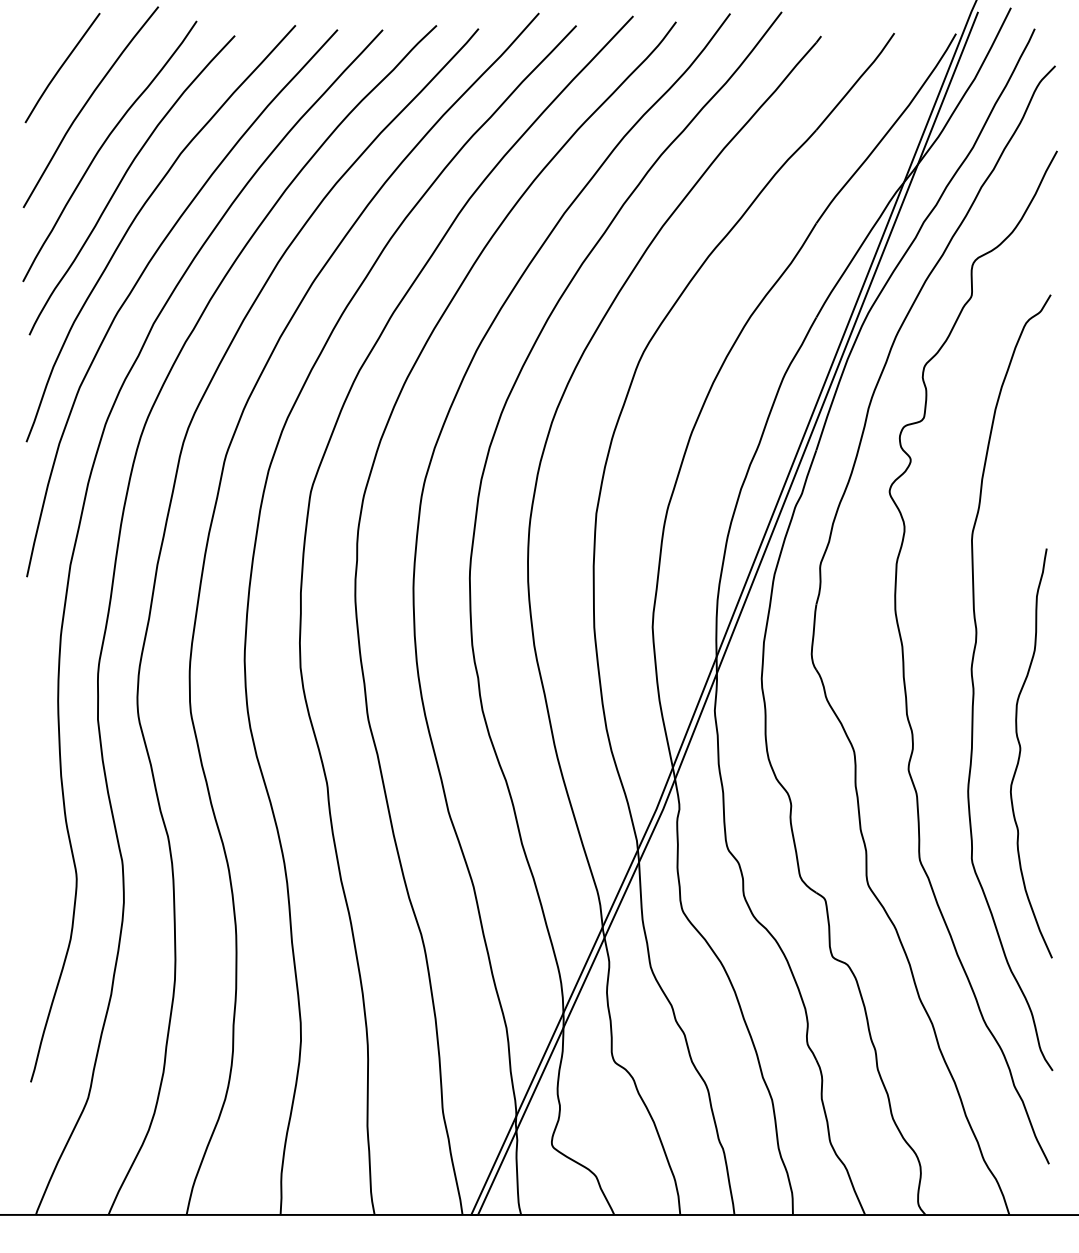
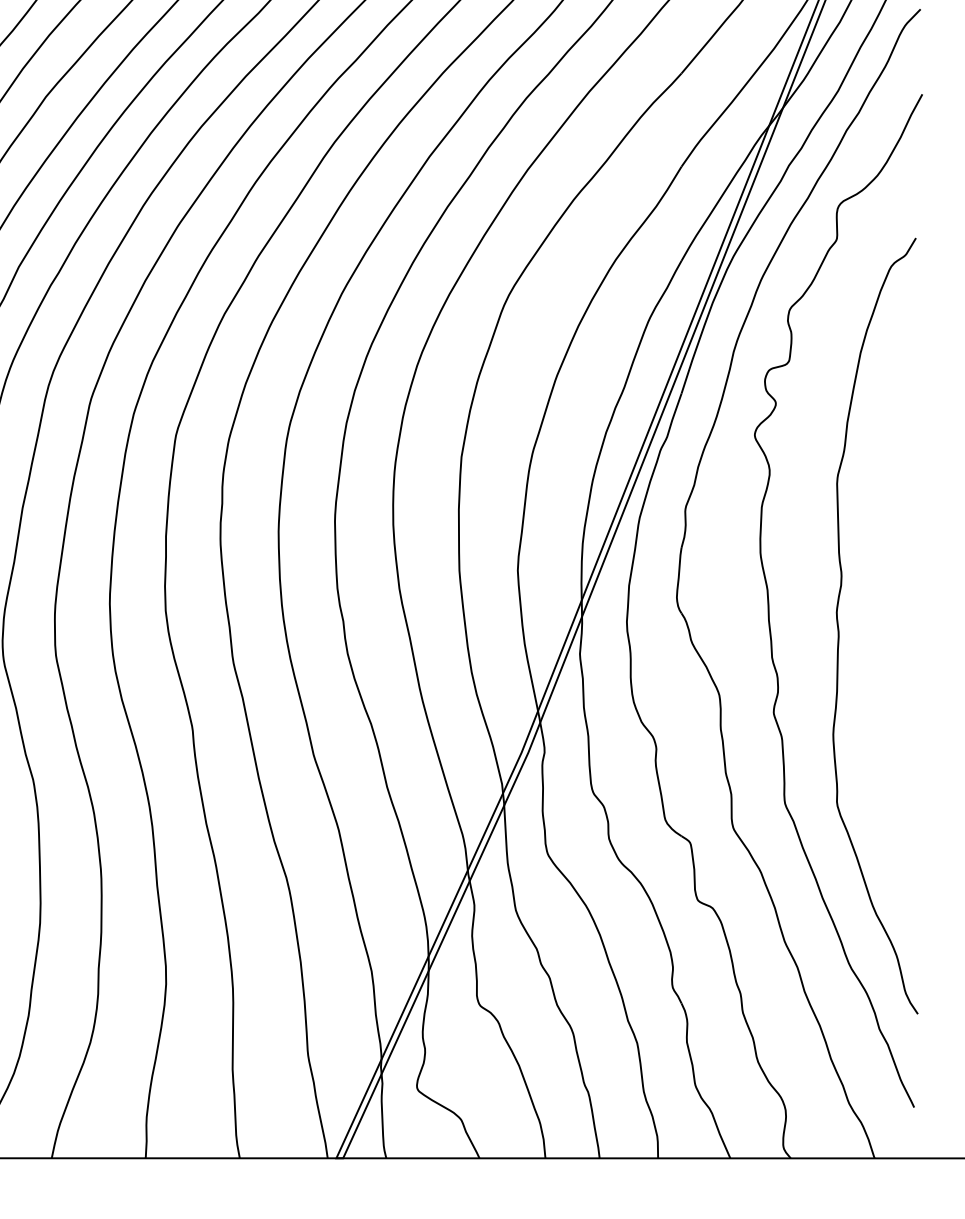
curve: (1021, 750) -> (886, 693), removed

